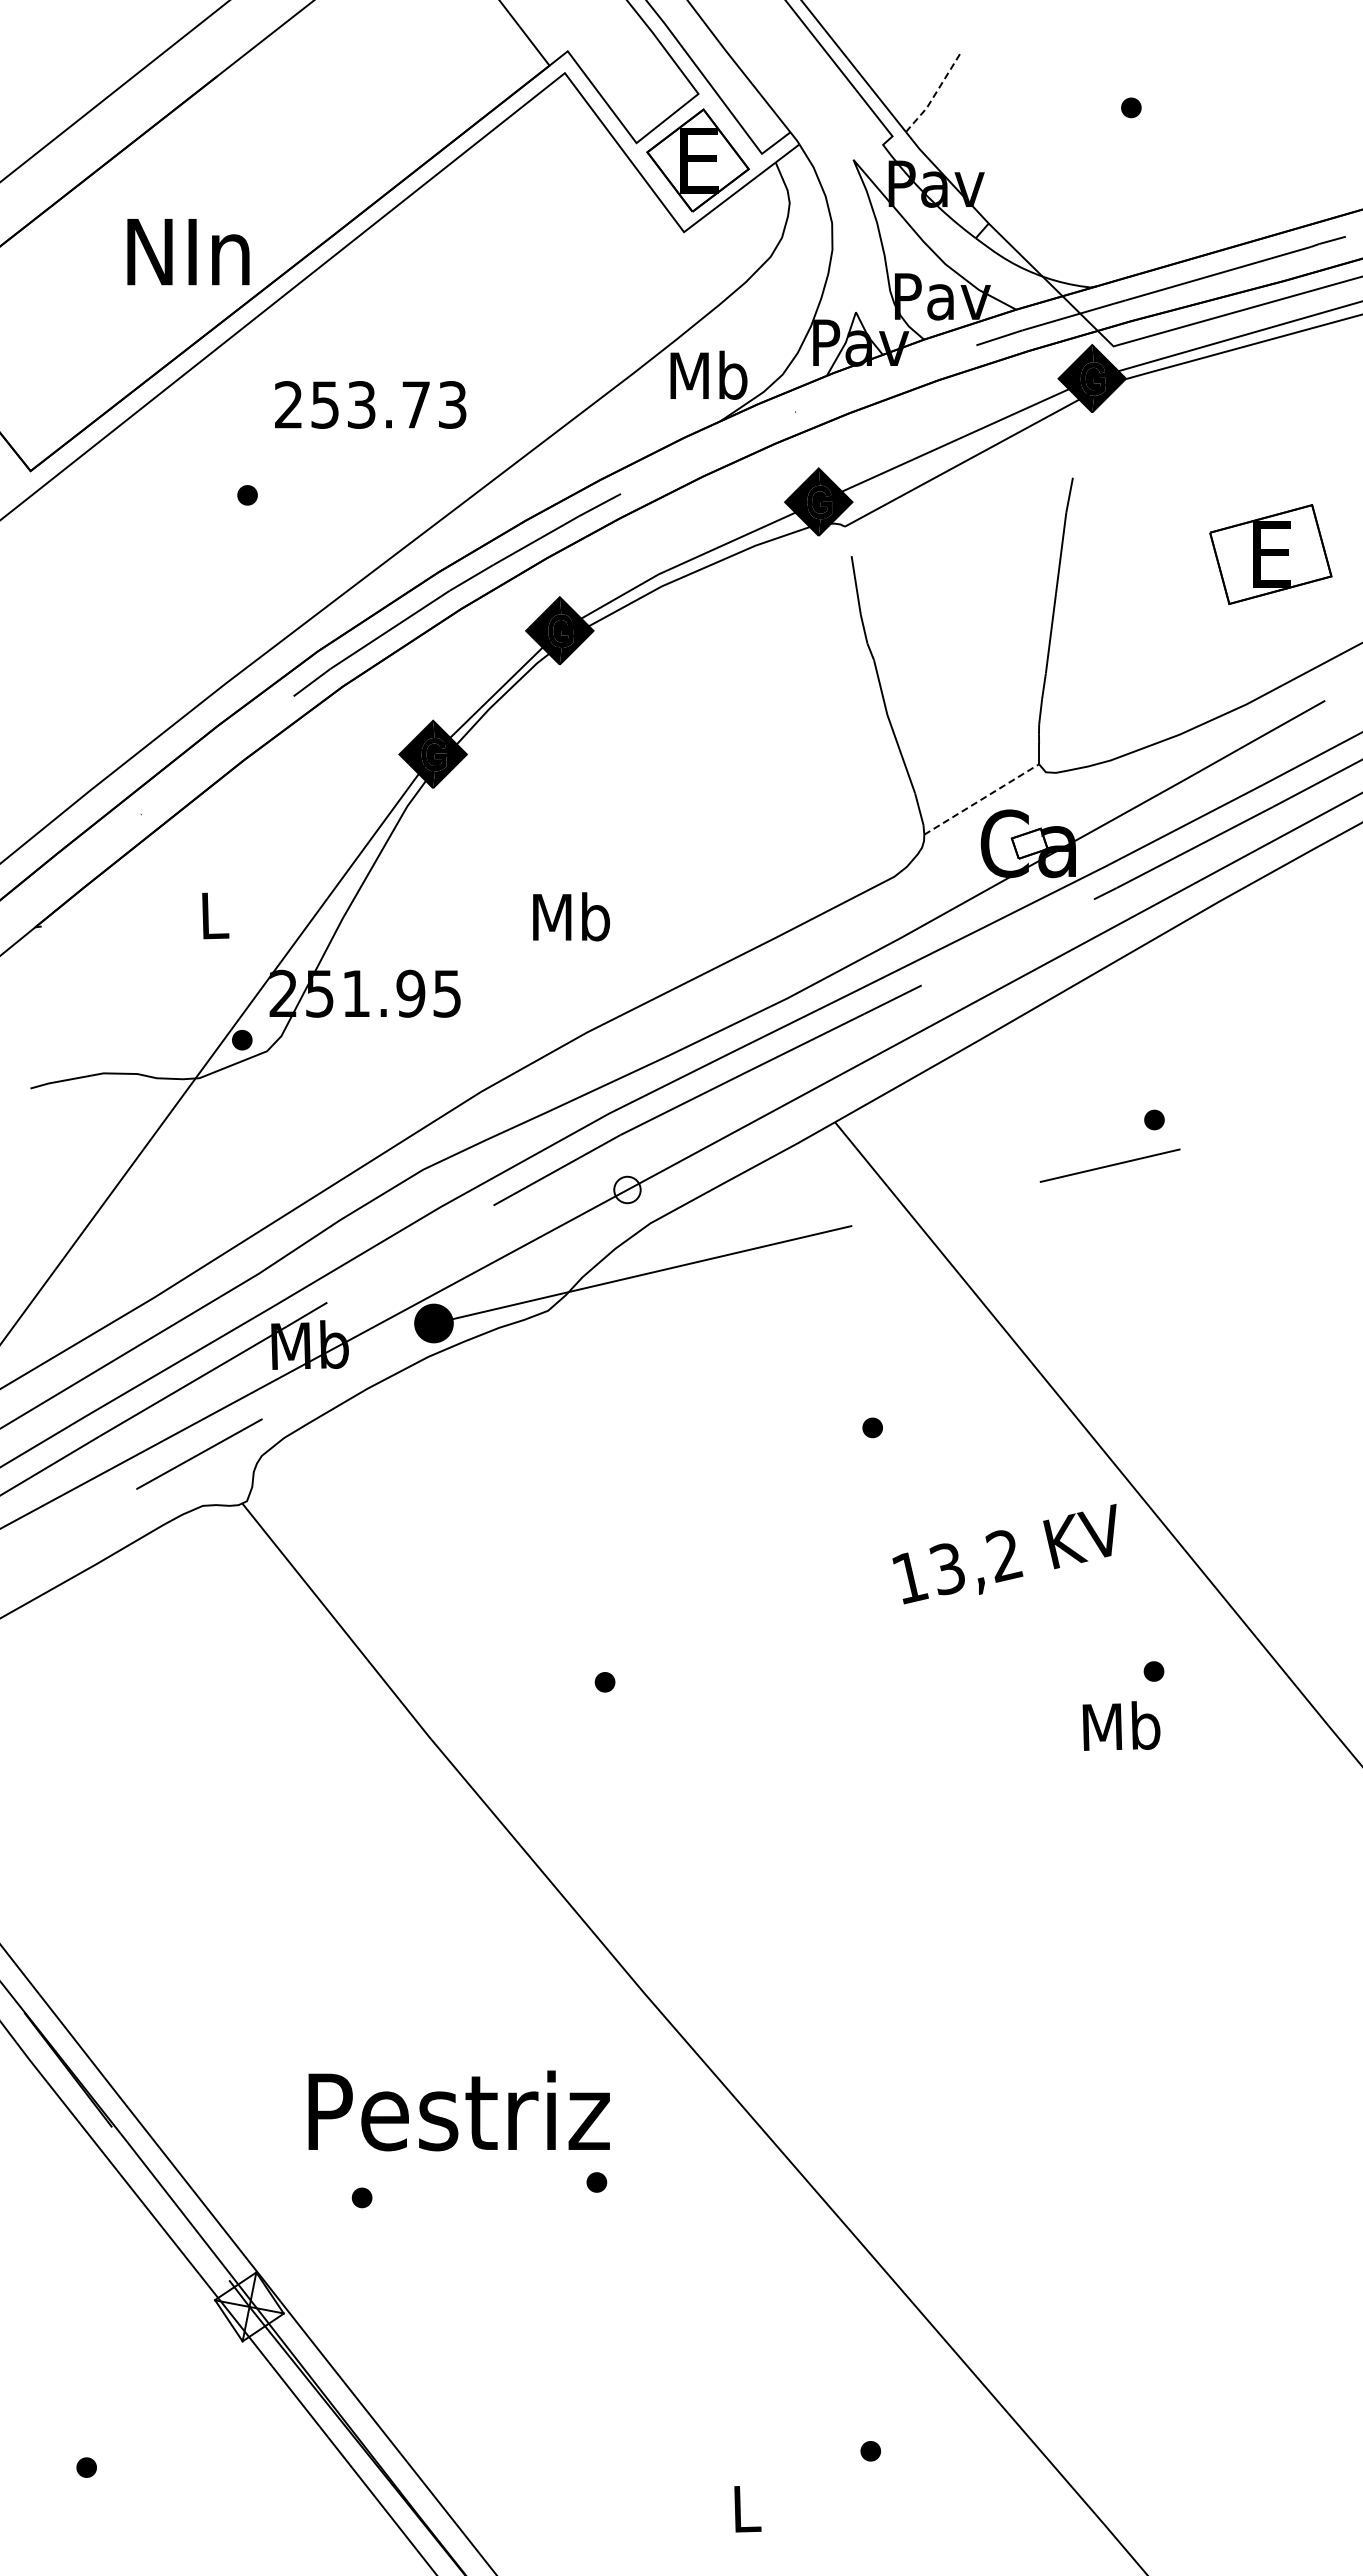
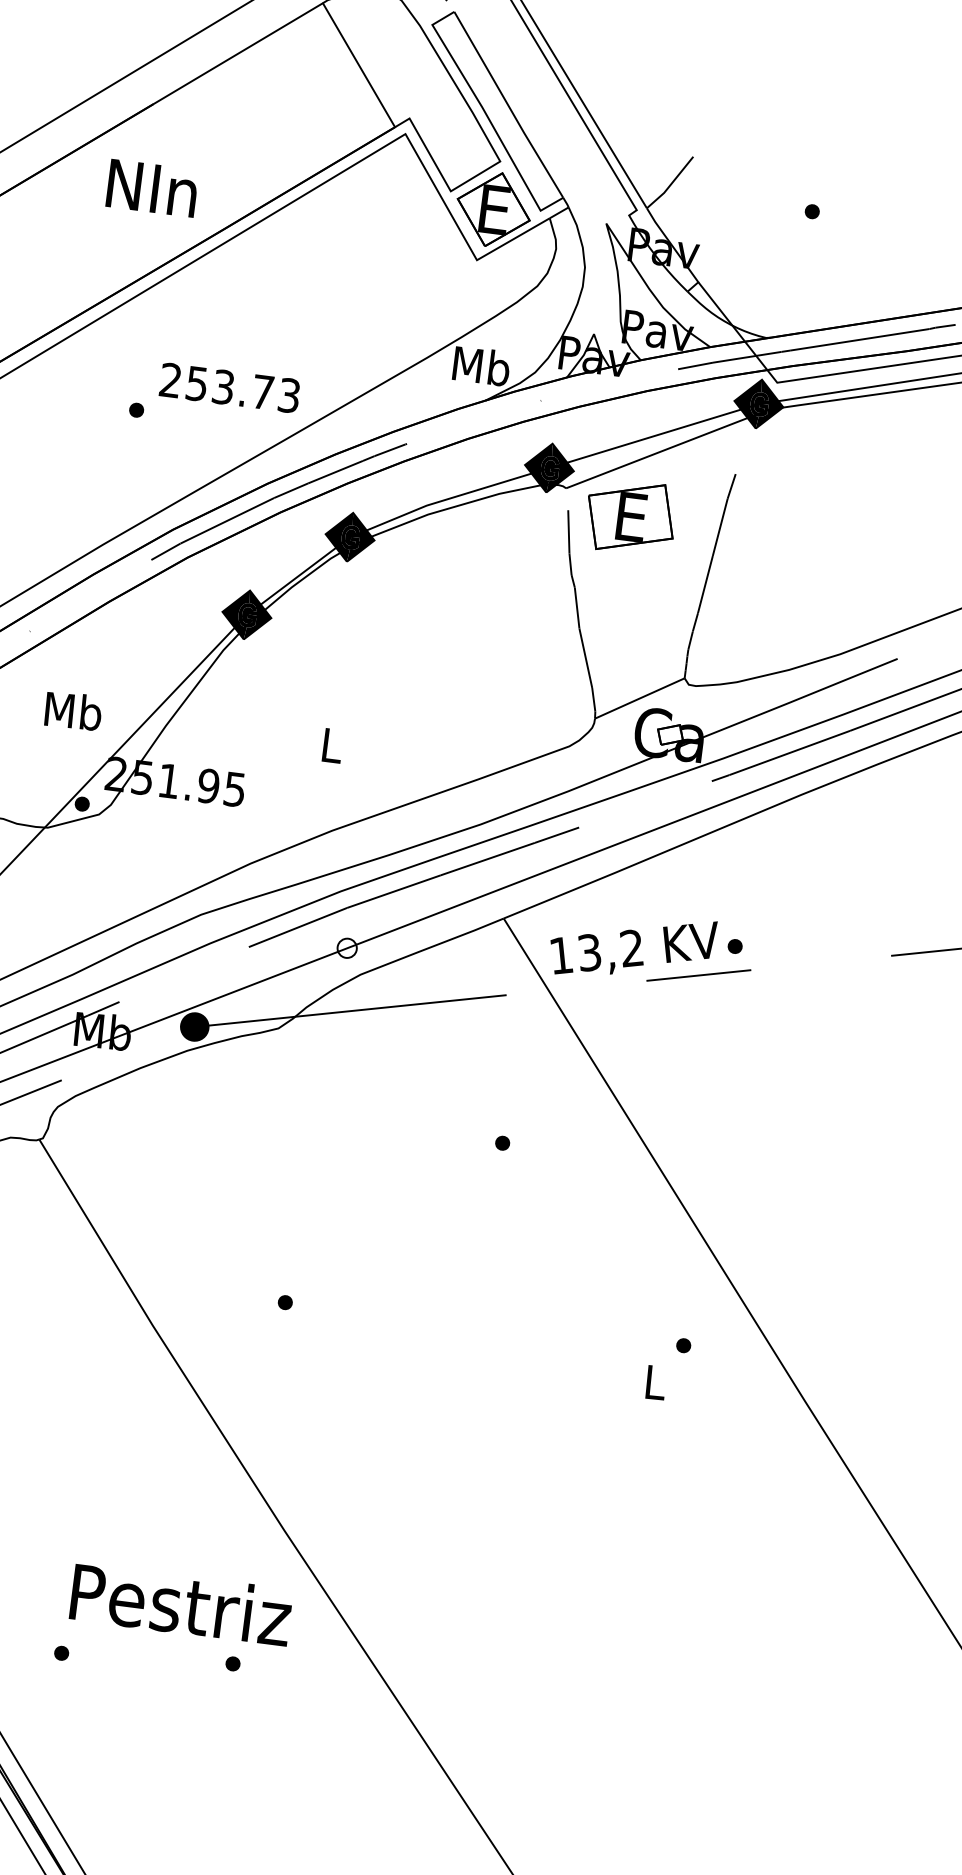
line: (935, 94) -> (671, 183), dashed -> solid
text: (188, 252) -> (152, 188), moved
text: (370, 404) -> (229, 387), moved
part: (1270, 554) -> (630, 517), moved
line: (982, 799) -> (640, 698), dashed -> solid
text: (213, 914) -> (73, 710), L -> Mb
text: (571, 916) -> (332, 745), Mb -> L
text: (1004, 1553) -> (632, 946), moved
text: (1121, 1725) -> (655, 1381), Mb -> L
text: (458, 2110) -> (180, 1604), moved

